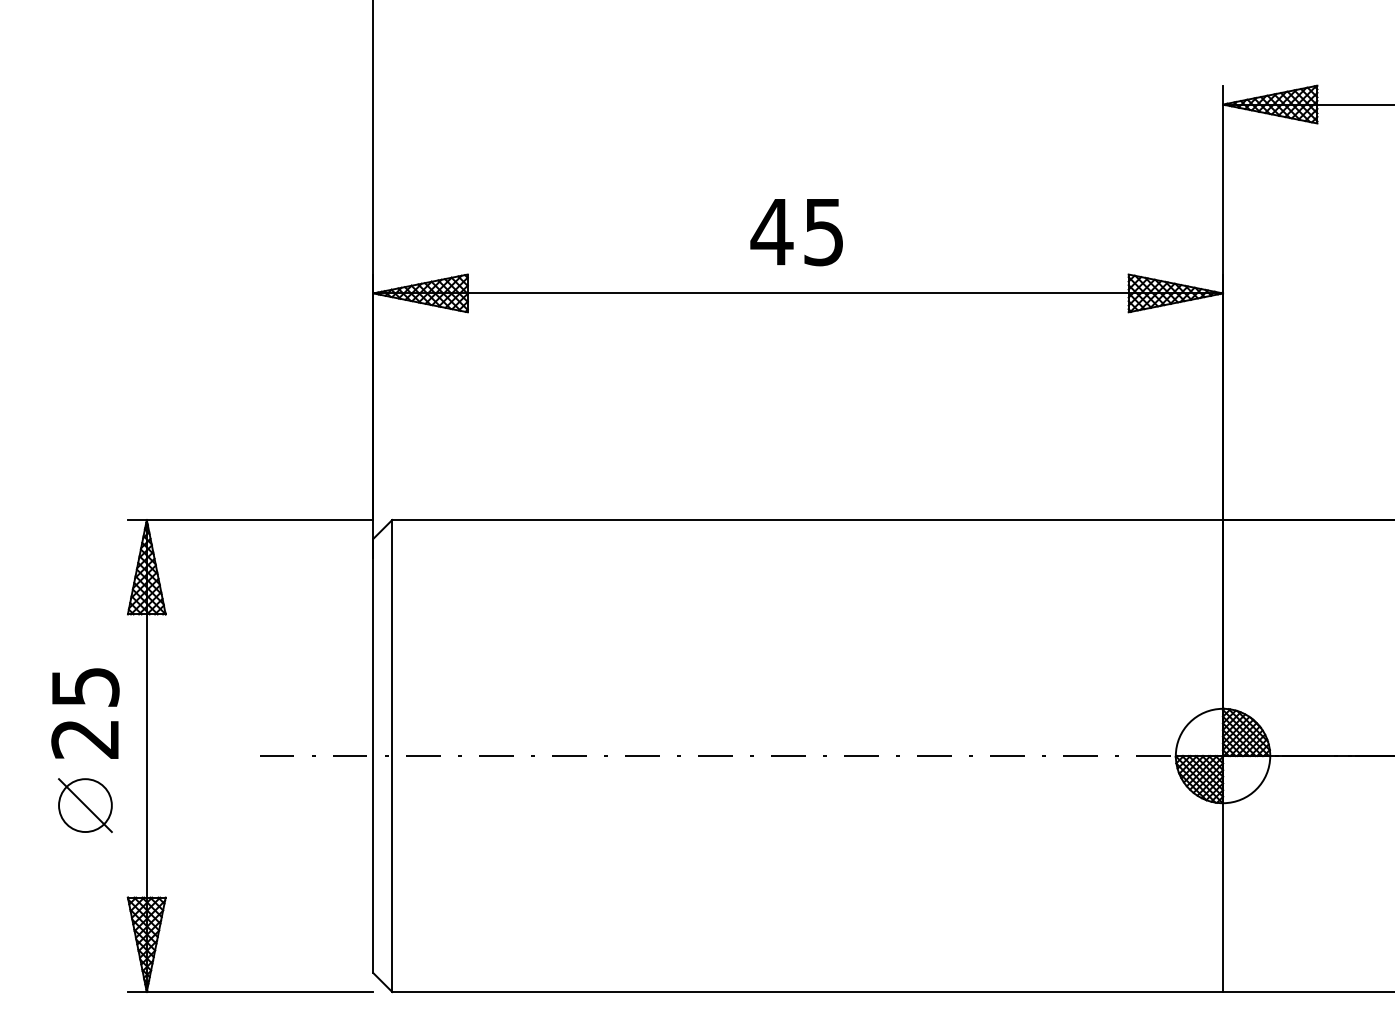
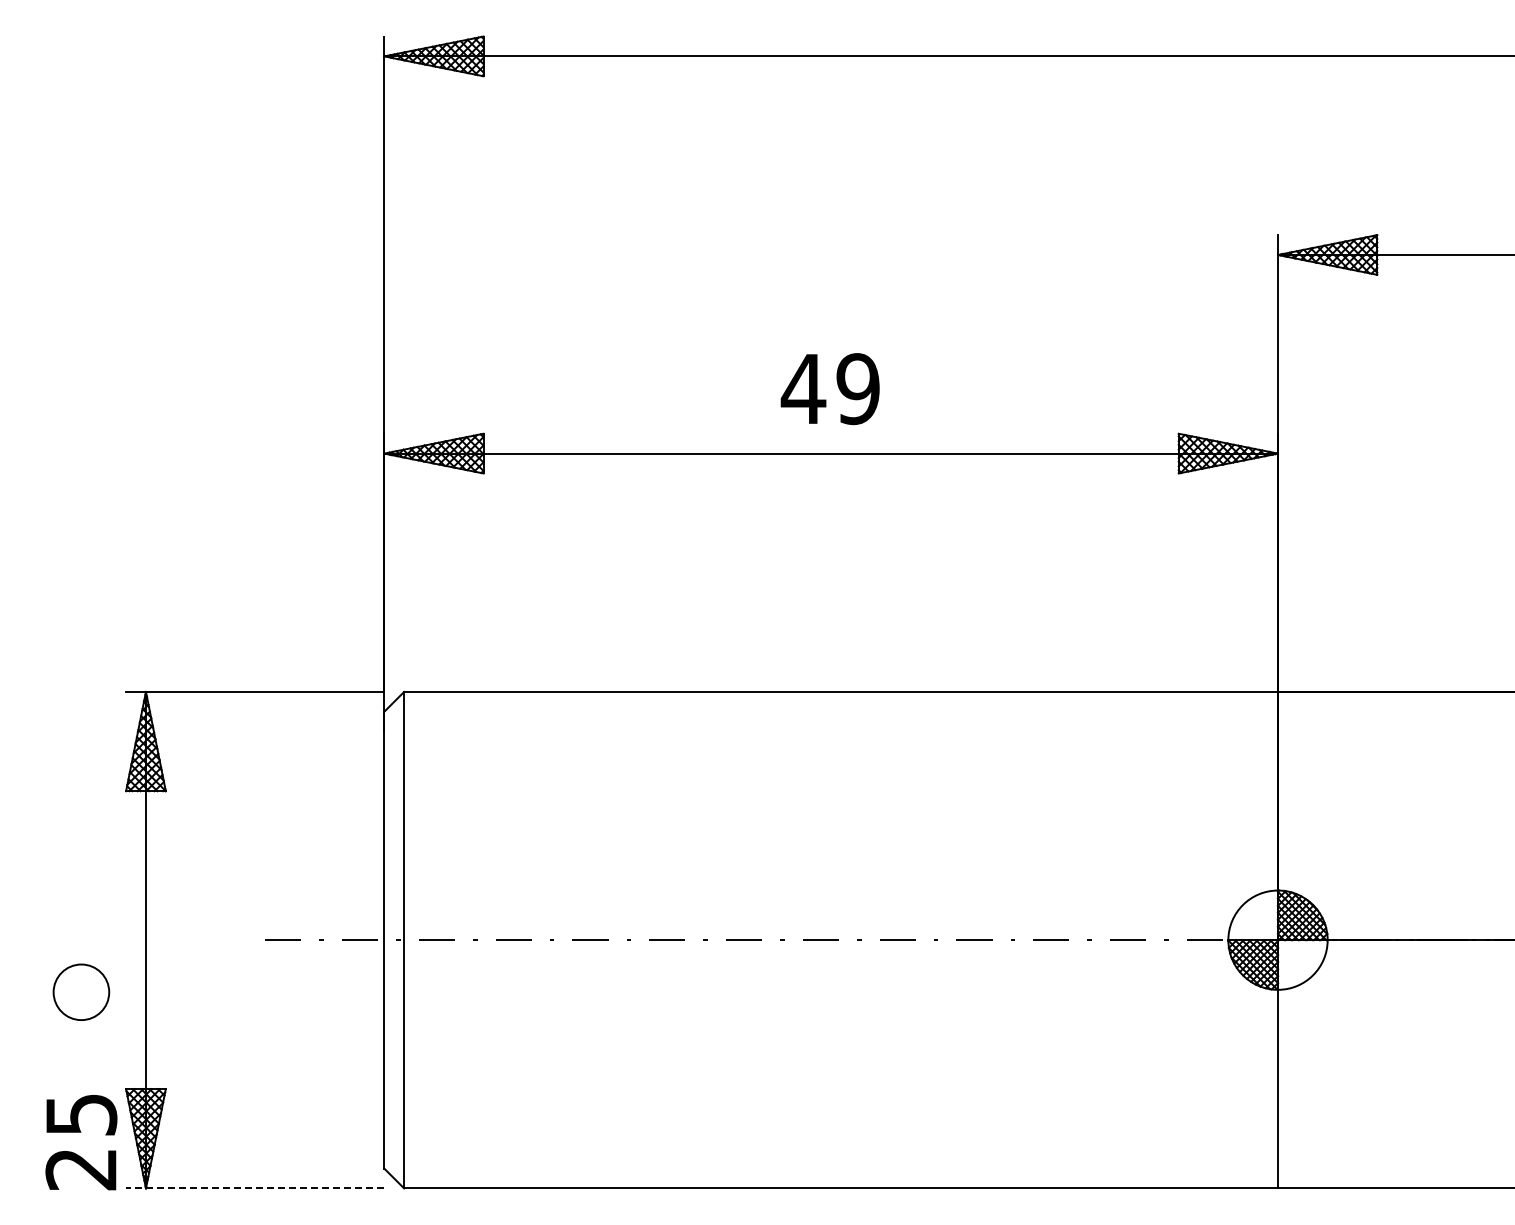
text: (823, 231) -> (857, 388), 45 -> 49
text: (85, 713) -> (81, 1142), moved
line: (85, 805) -> (81, 992), removed
line: (249, 992) -> (254, 1188), solid -> dashed

